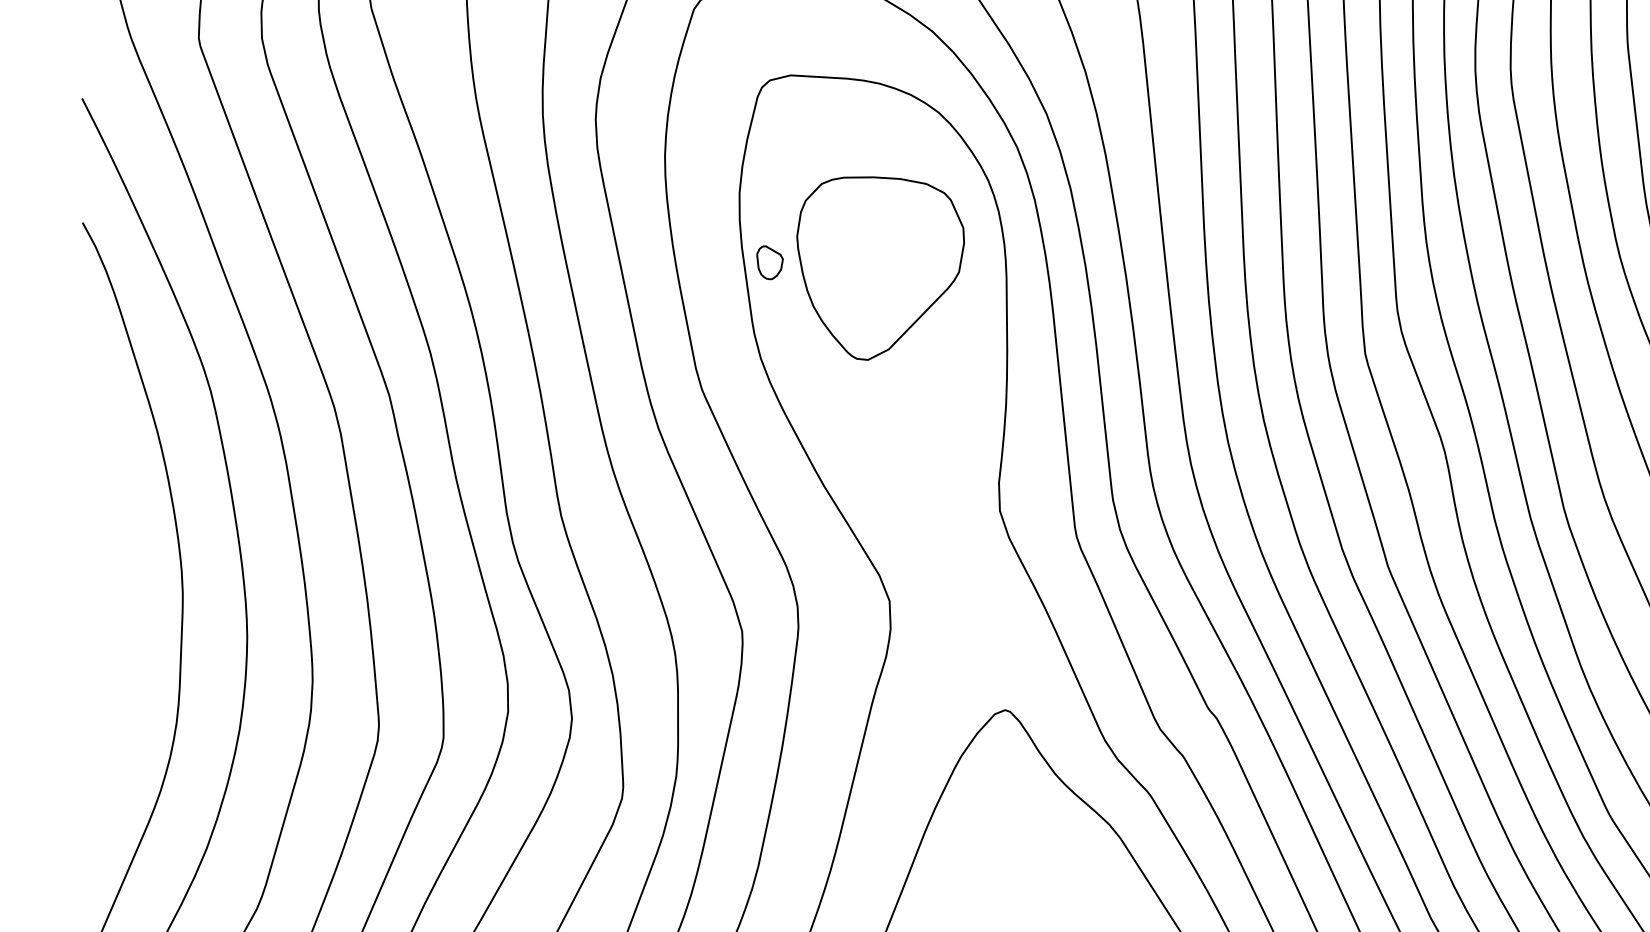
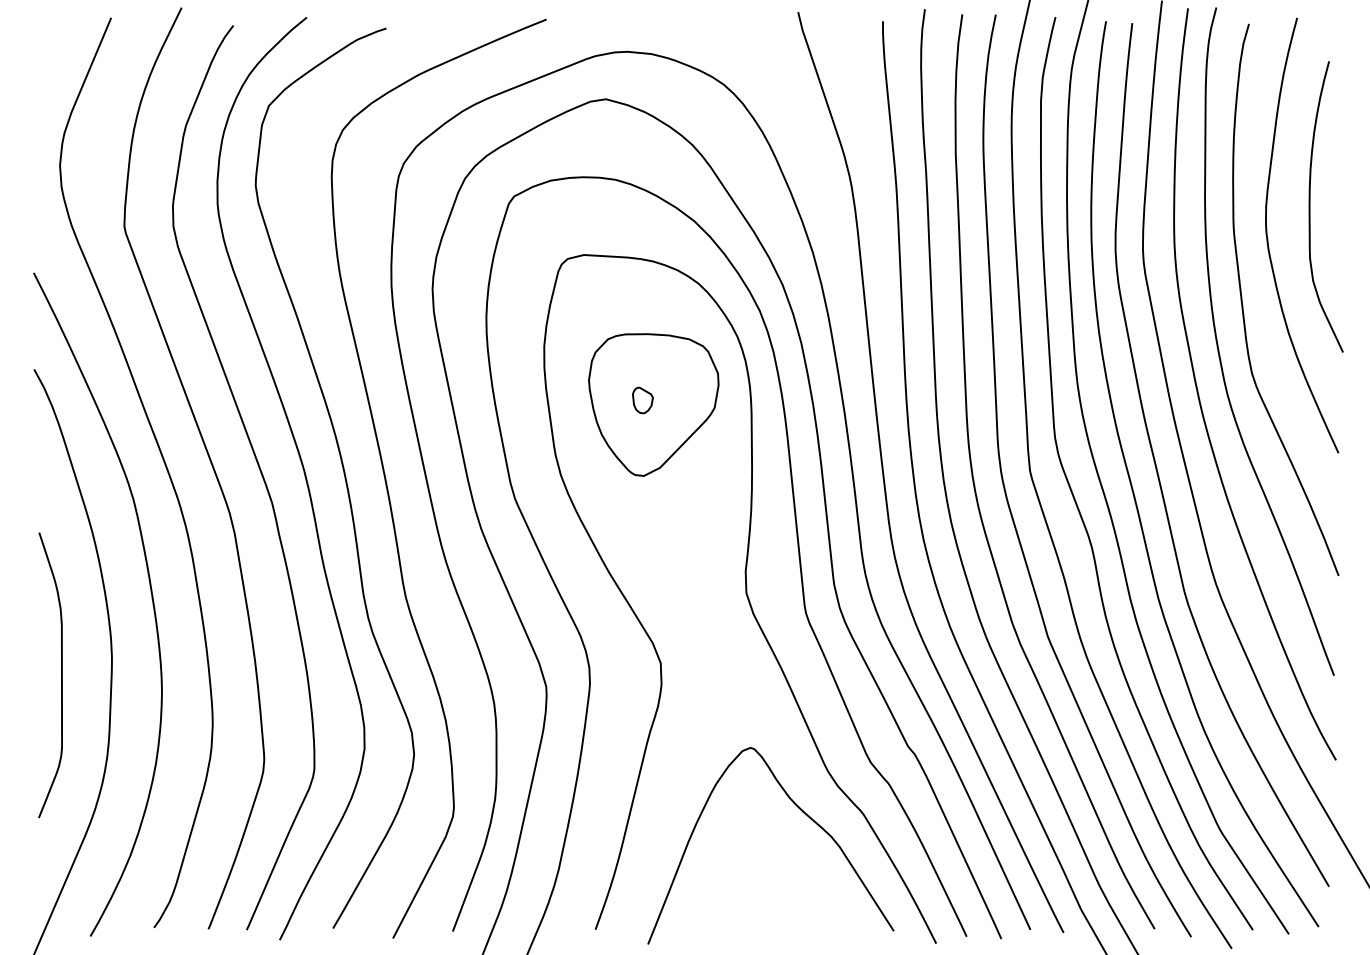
part: (769, 262) -> (642, 400), moved
curve: (117, 616) -> (61, 675), added

